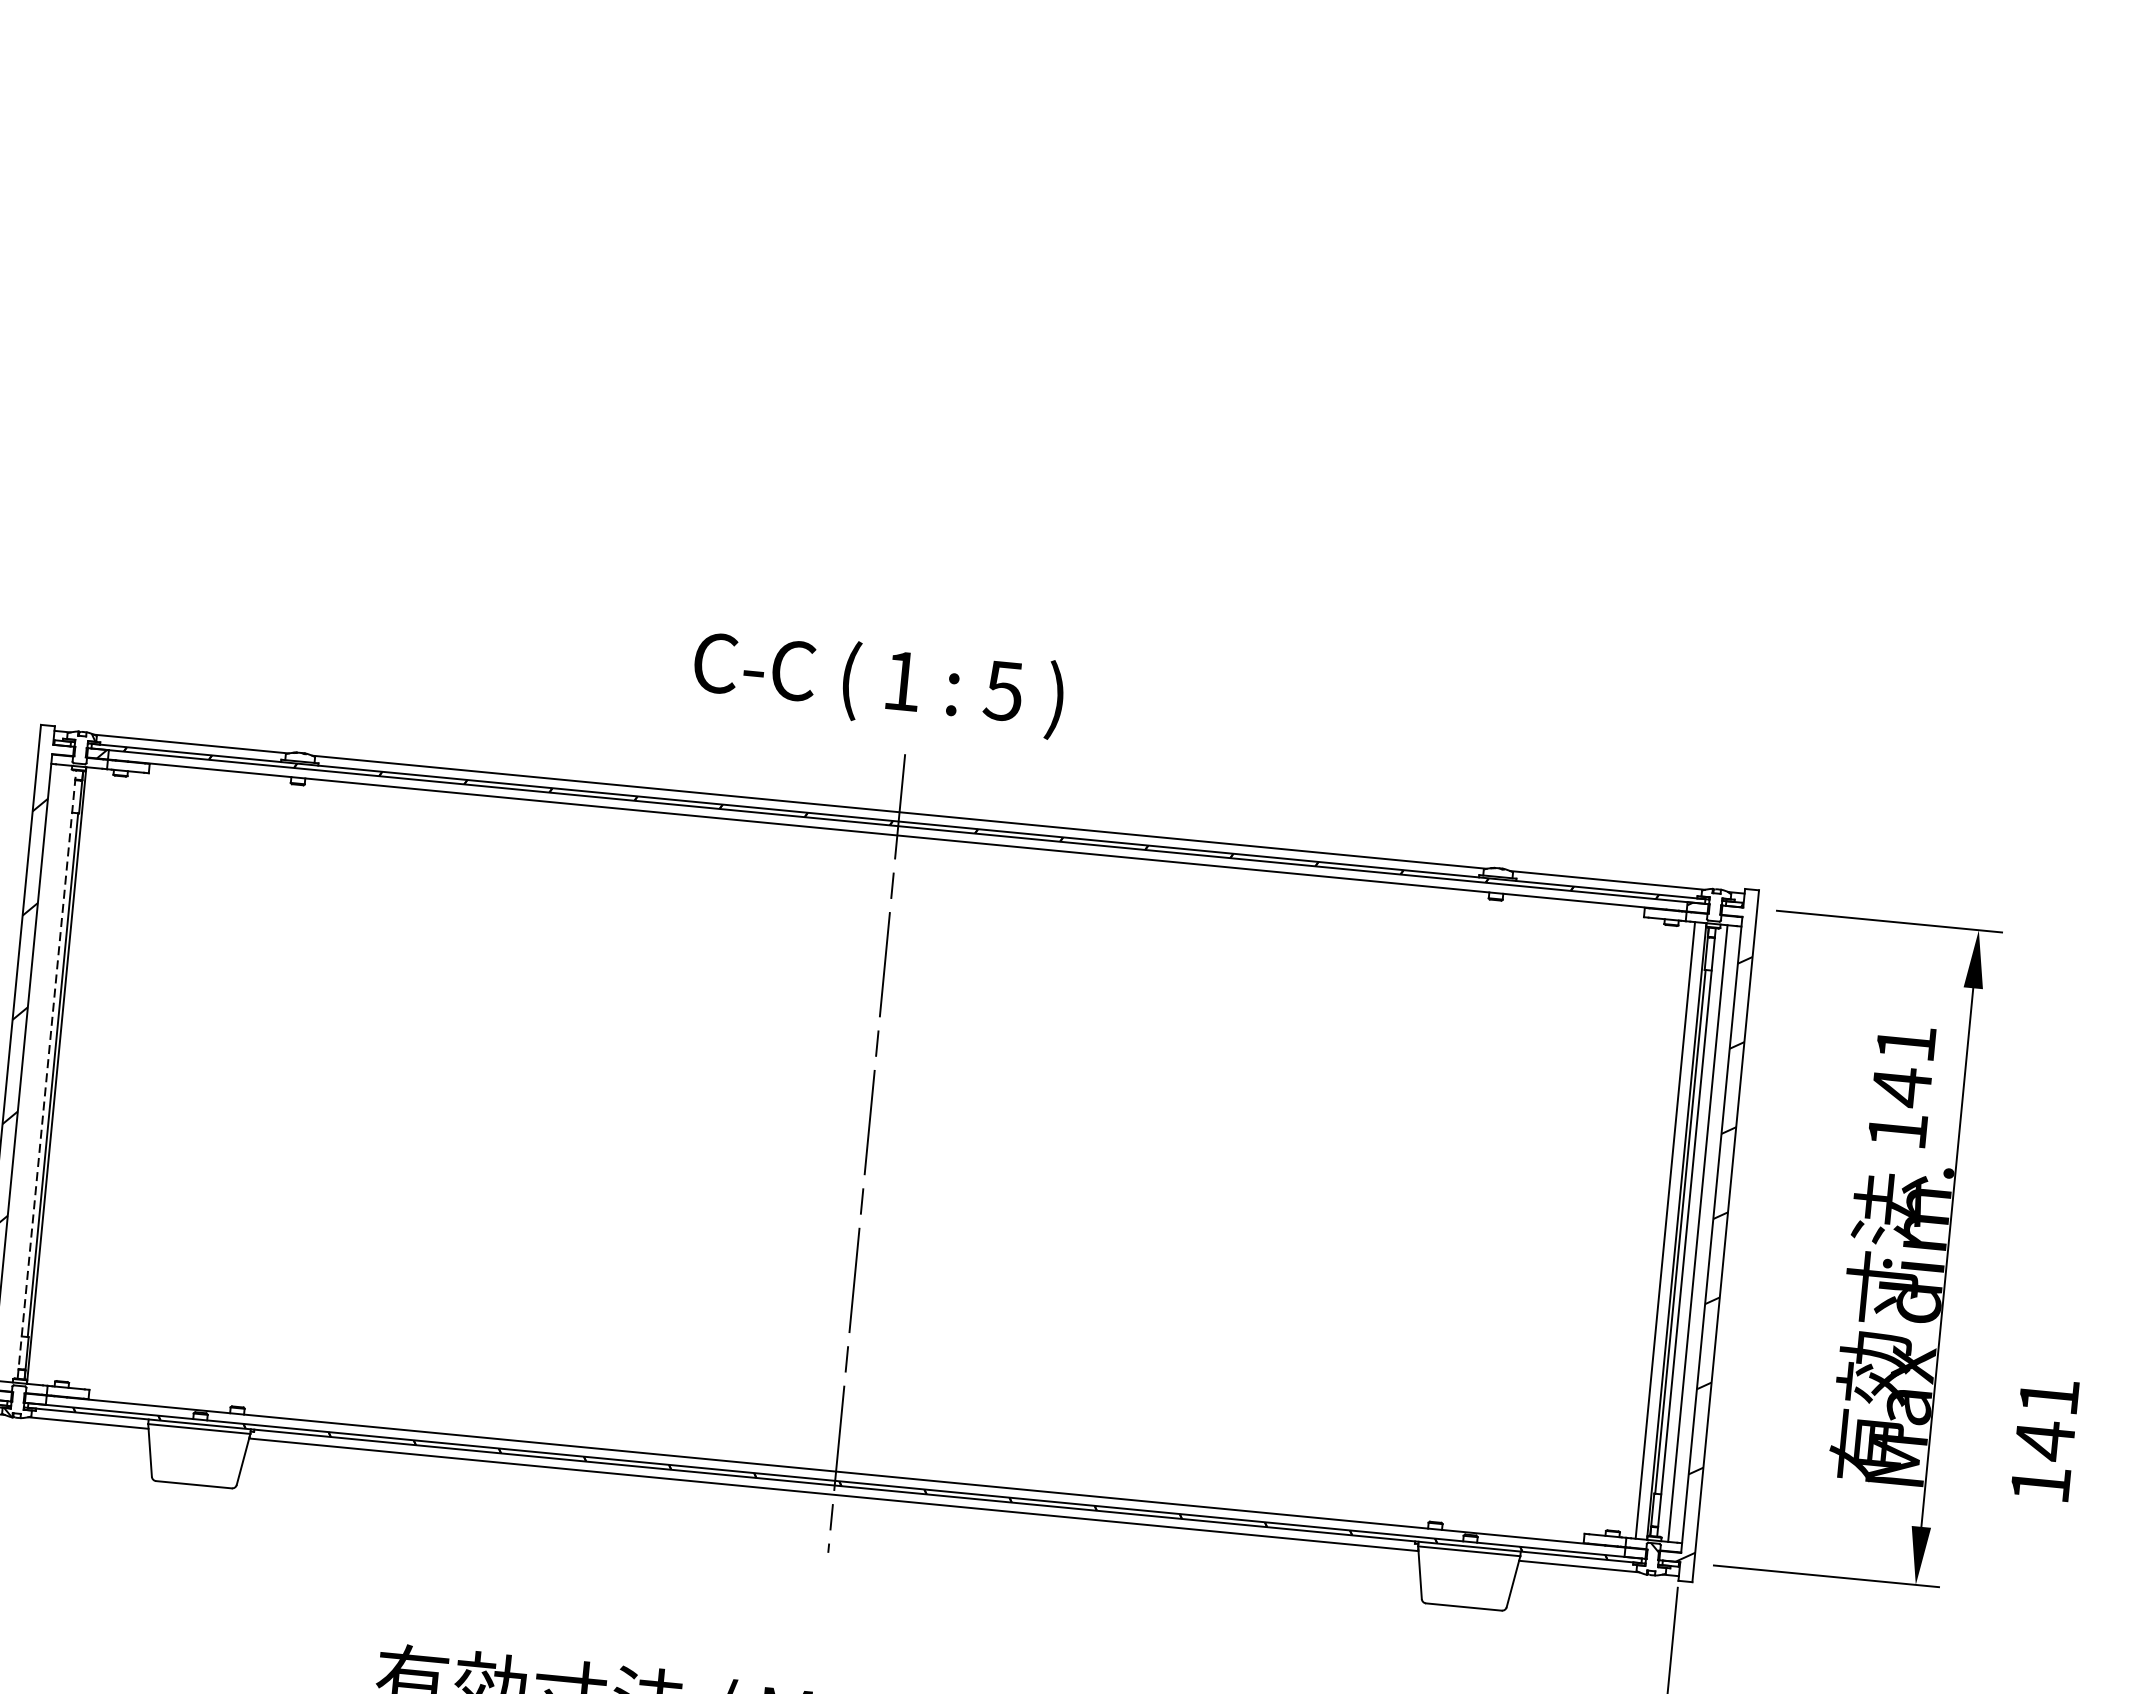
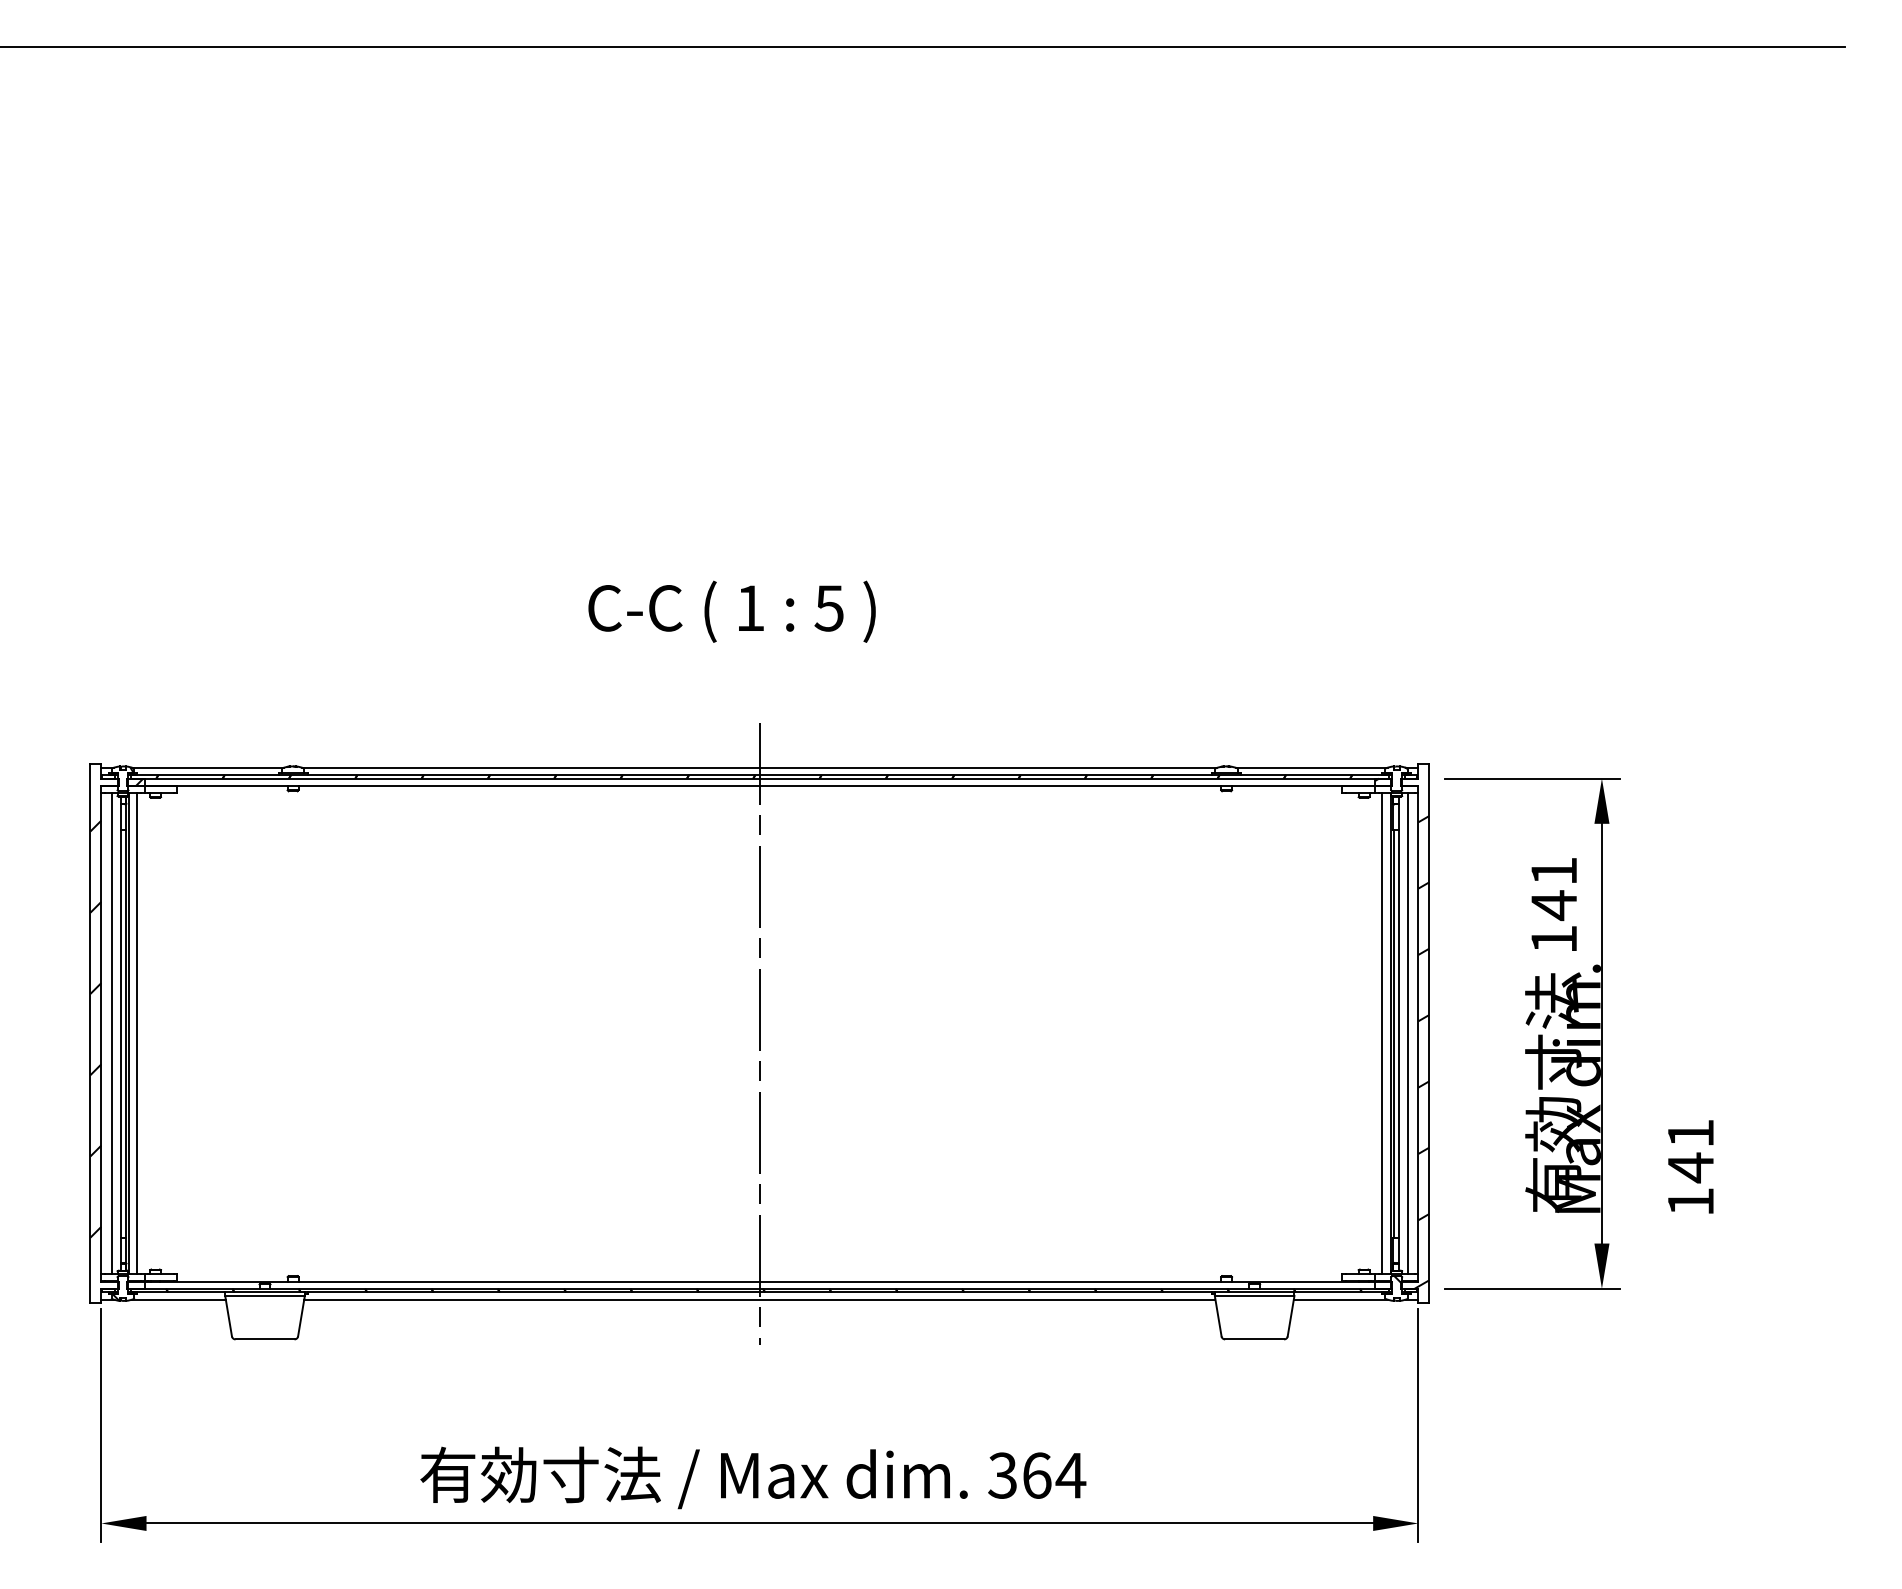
text: (877, 682) -> (731, 611), moved
line: (36, 1073) -> (112, 1033), added
line: (47, 1074) -> (121, 1033), dashed -> solid
line: (68, 1076) -> (137, 1033), added

